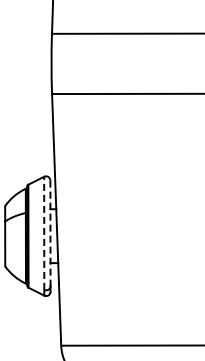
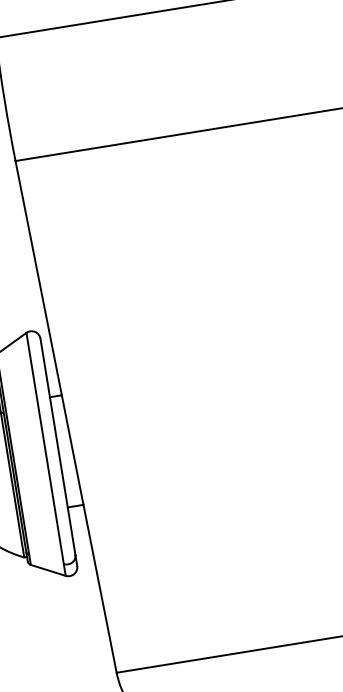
line: (44, 233) -> (45, 448), dashed -> solid
line: (50, 233) -> (58, 446), dashed -> solid

